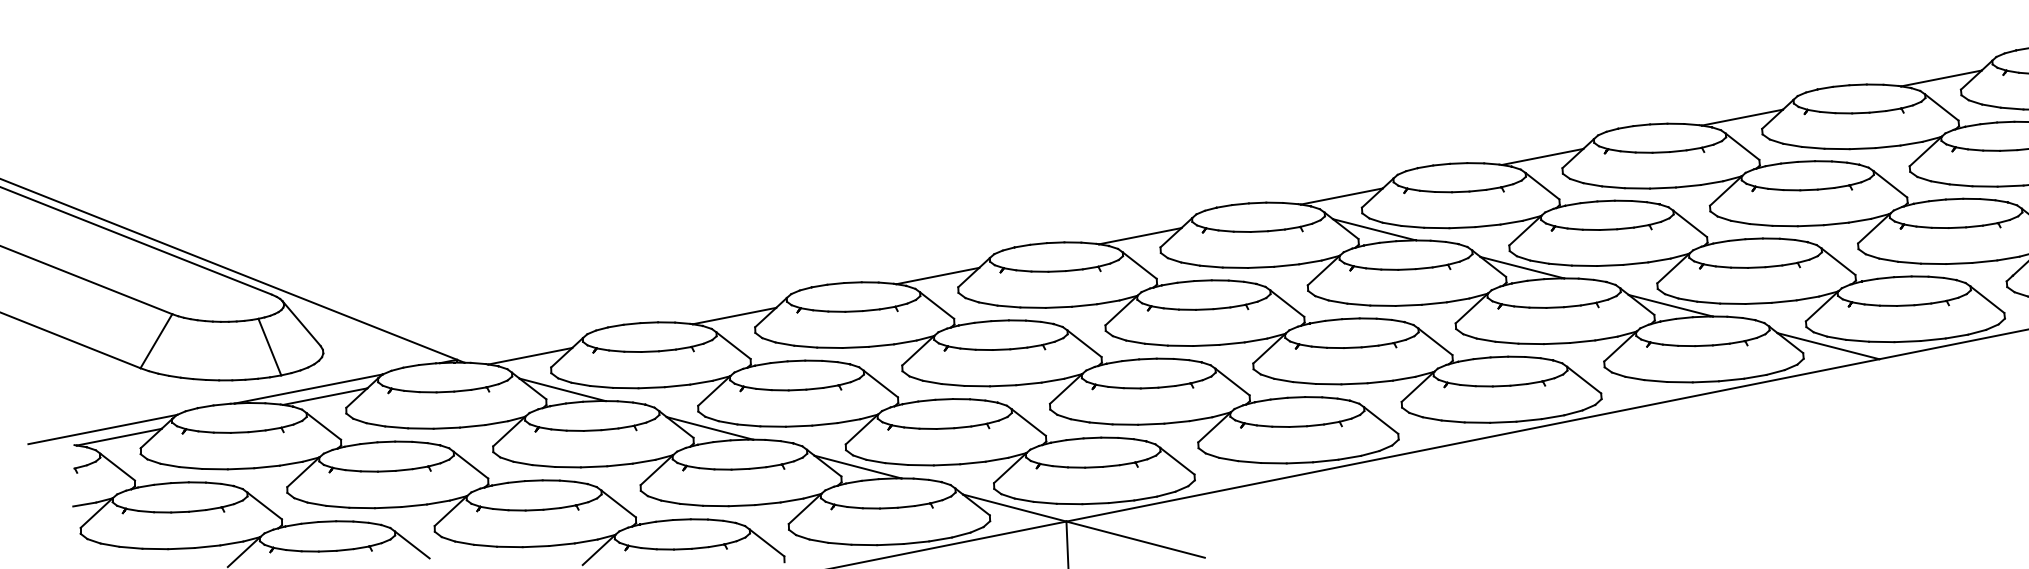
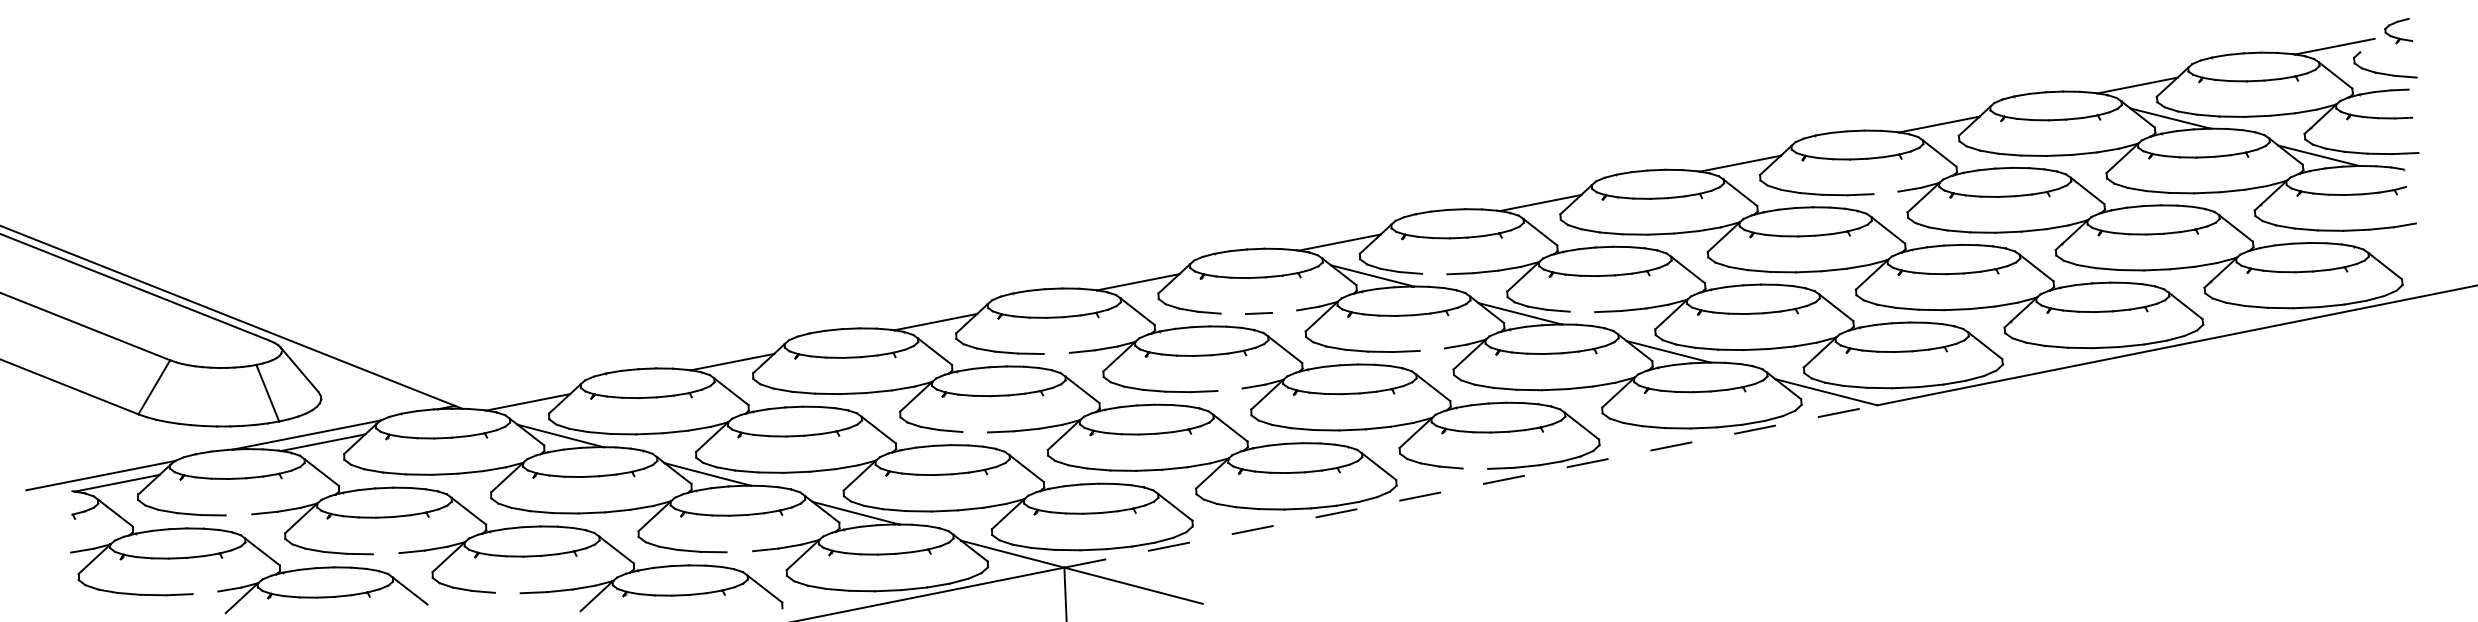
line: (1887, 146) -> (1885, 192), removed
line: (1436, 227) -> (1434, 273), removed
line: (1286, 265) -> (1284, 311), removed
line: (1584, 265) -> (1582, 311), removed
line: (1234, 267) -> (1232, 313), removed
line: (1433, 303) -> (1431, 349), removed
line: (1058, 307) -> (1056, 353), removed
line: (1231, 343) -> (1229, 389), removed
line: (976, 386) -> (974, 432), removed
line: (1477, 422) -> (1475, 468), removed
line: (1473, 440) -> (1471, 486), solid -> dashed
line: (240, 468) -> (238, 514), removed
line: (741, 505) -> (739, 551), removed
line: (387, 507) -> (385, 553), removed
line: (207, 546) -> (205, 592), removed
line: (509, 546) -> (507, 592), removed

